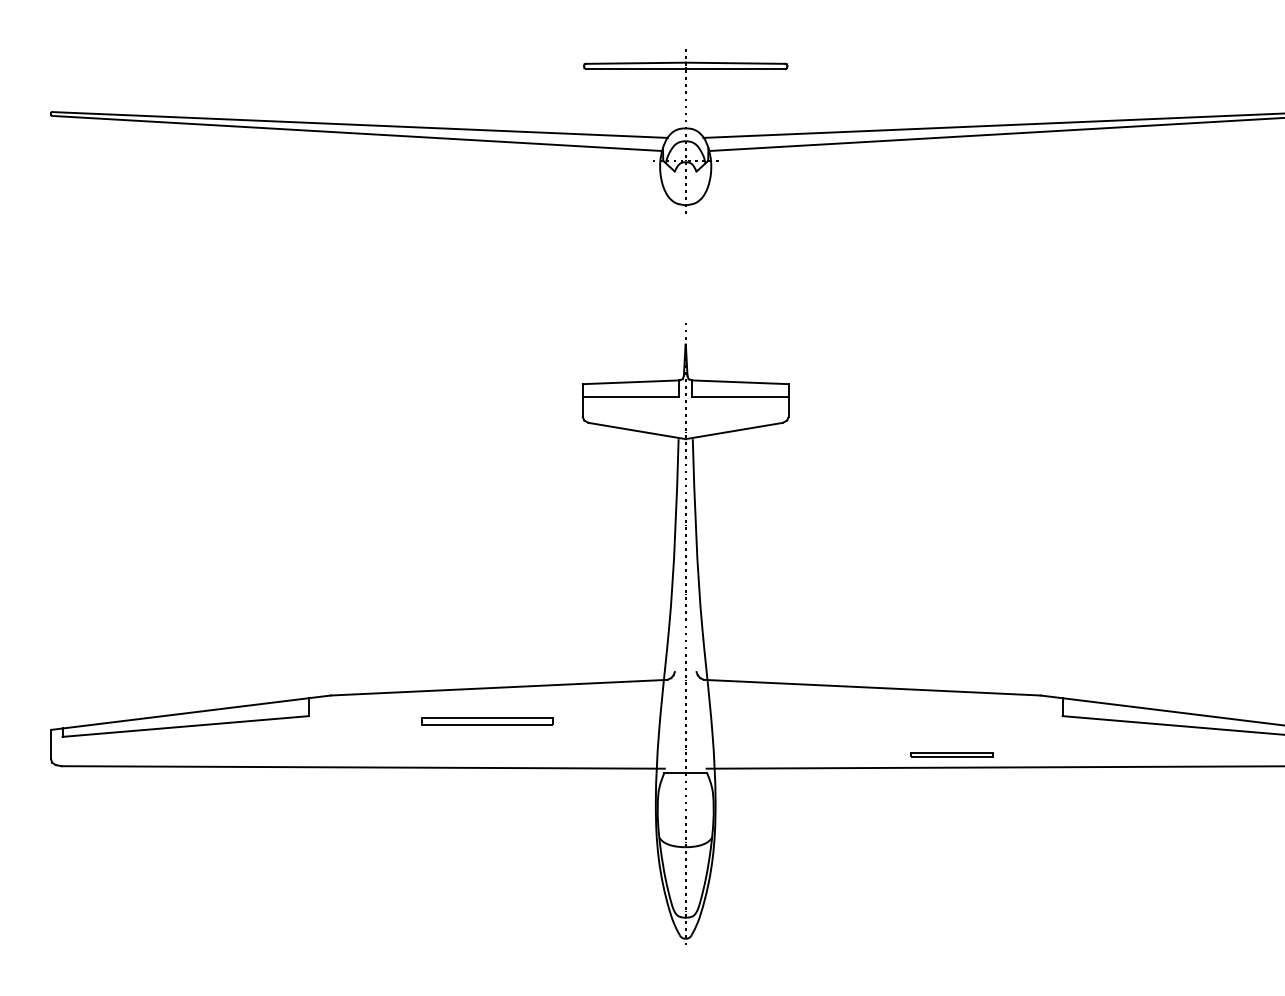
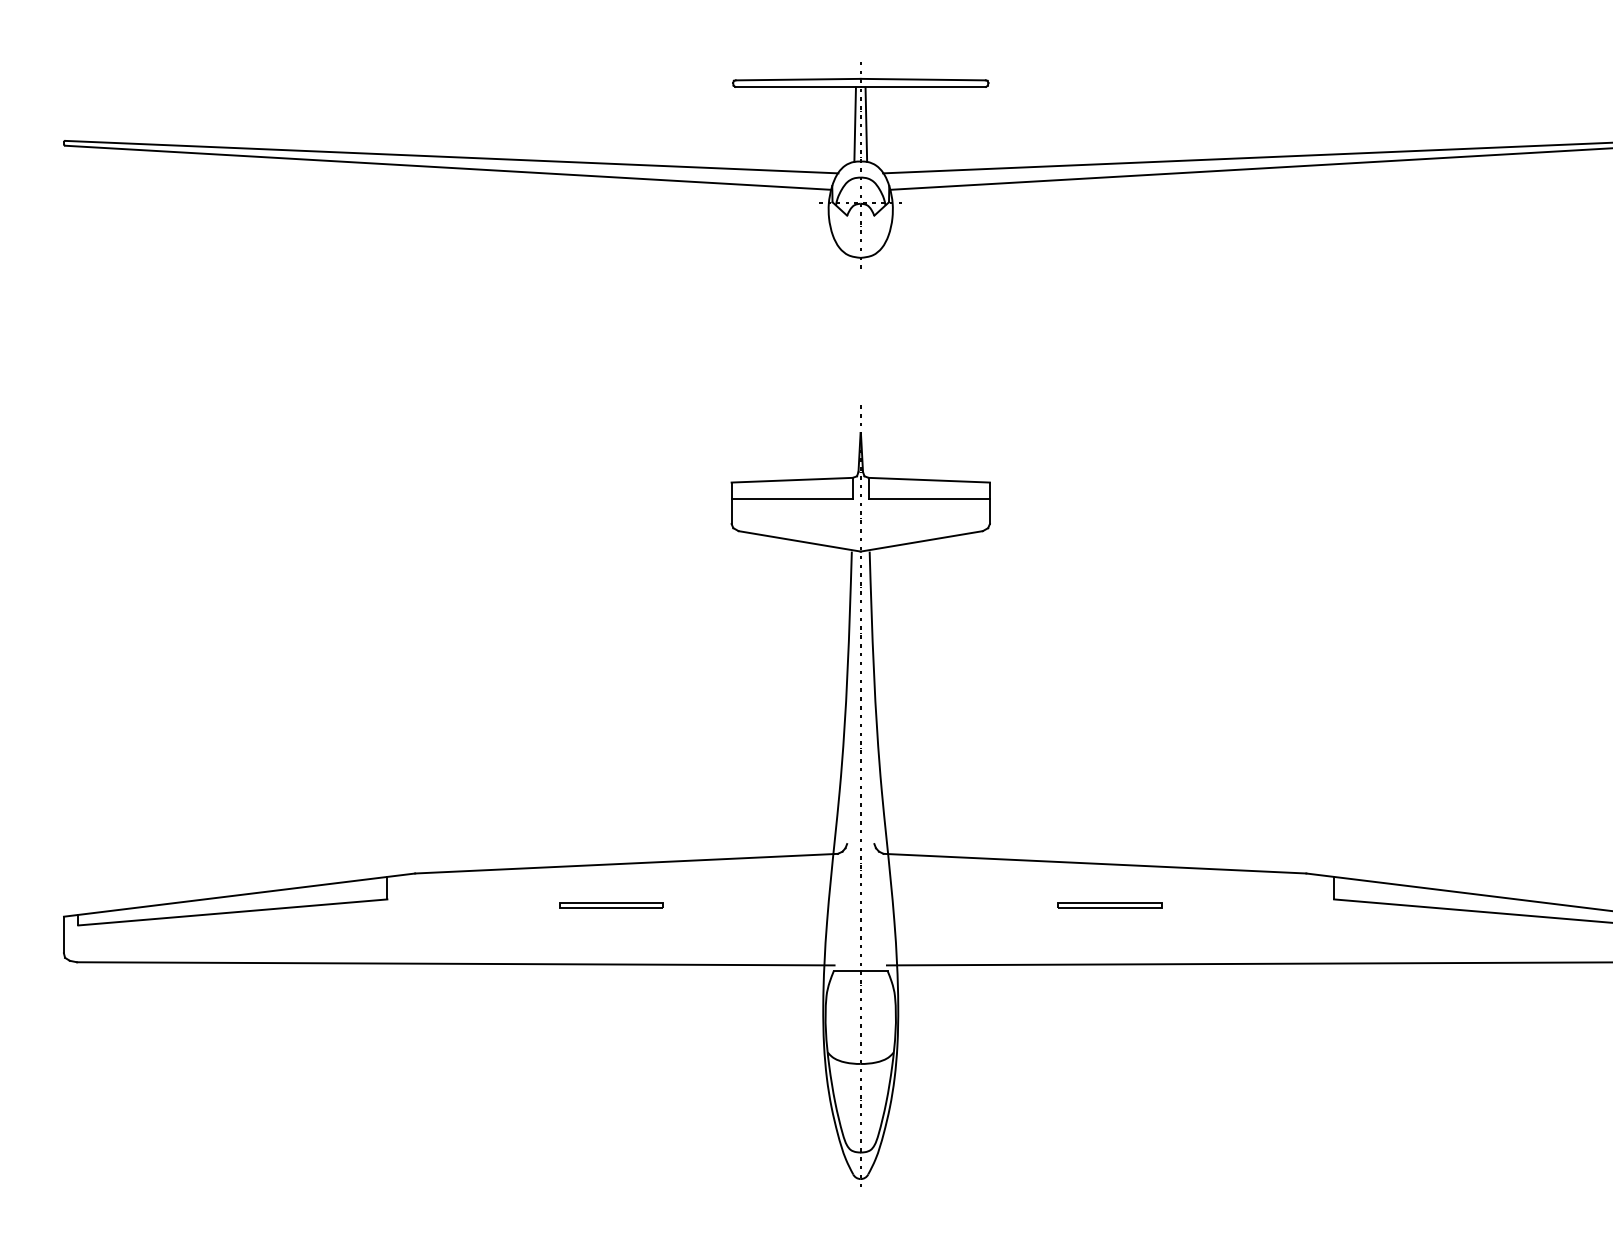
line: (680, 99) -> (854, 124), added
line: (690, 99) -> (866, 124), added
part: (487, 720) -> (611, 905), size x0.62
part: (951, 754) -> (1109, 905), moved

